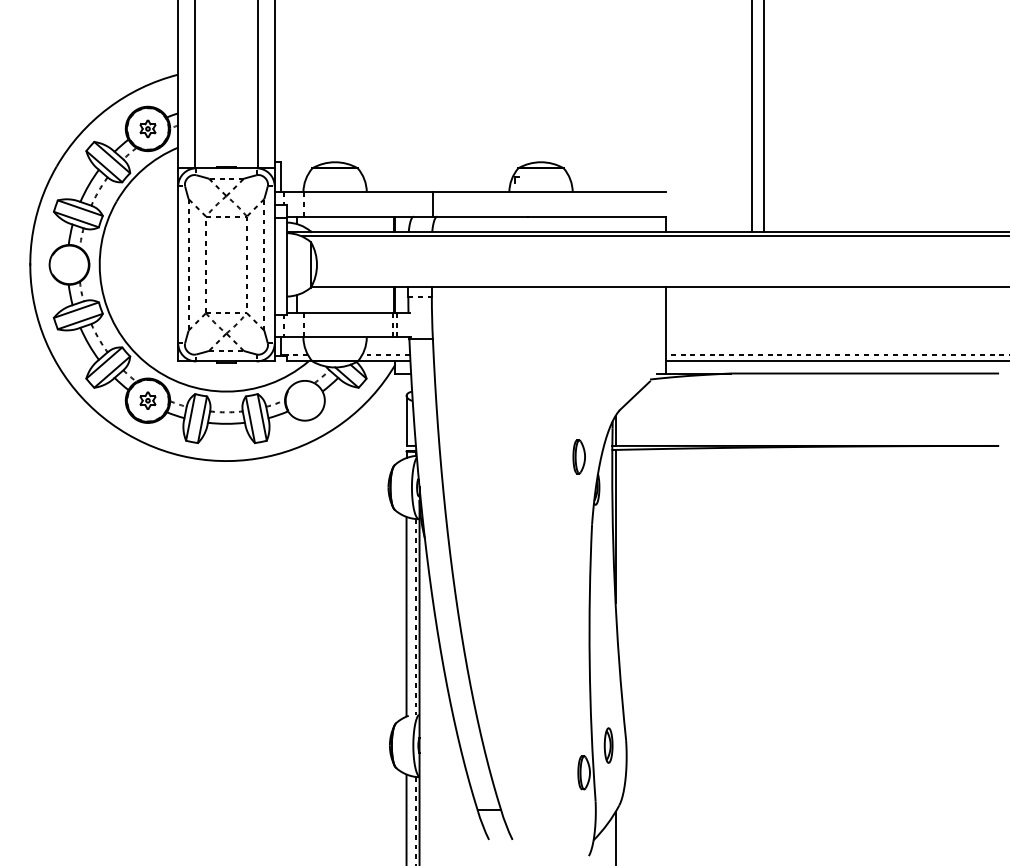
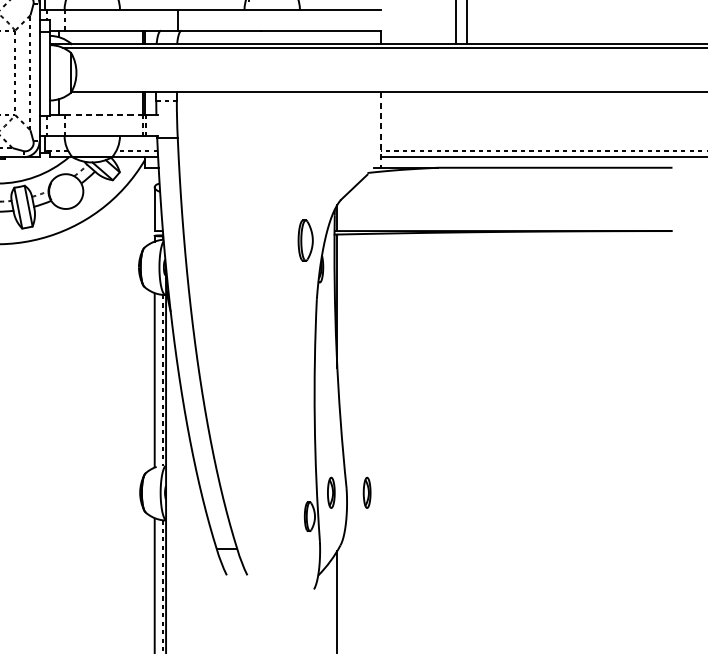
line: (348, 313) -> (103, 115), solid -> dashed
line: (665, 330) -> (380, 130), solid -> dashed
part: (578, 456) -> (304, 240), size x1.4
part: (649, 745) -> (367, 492), added

